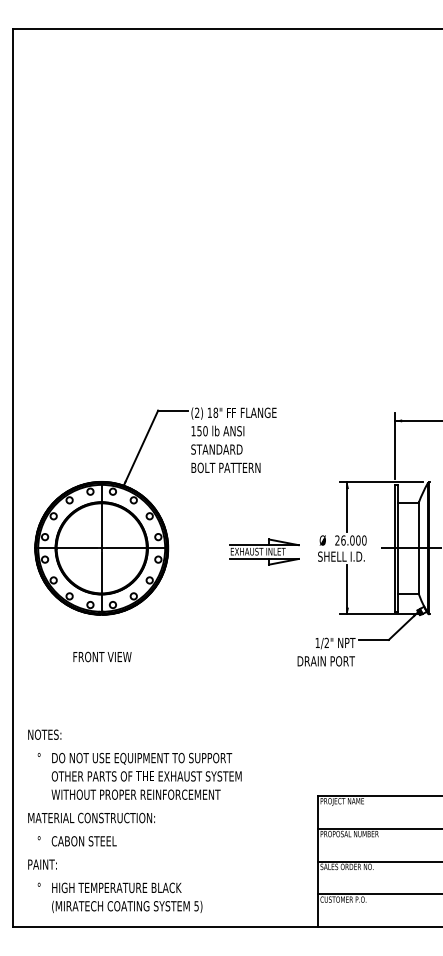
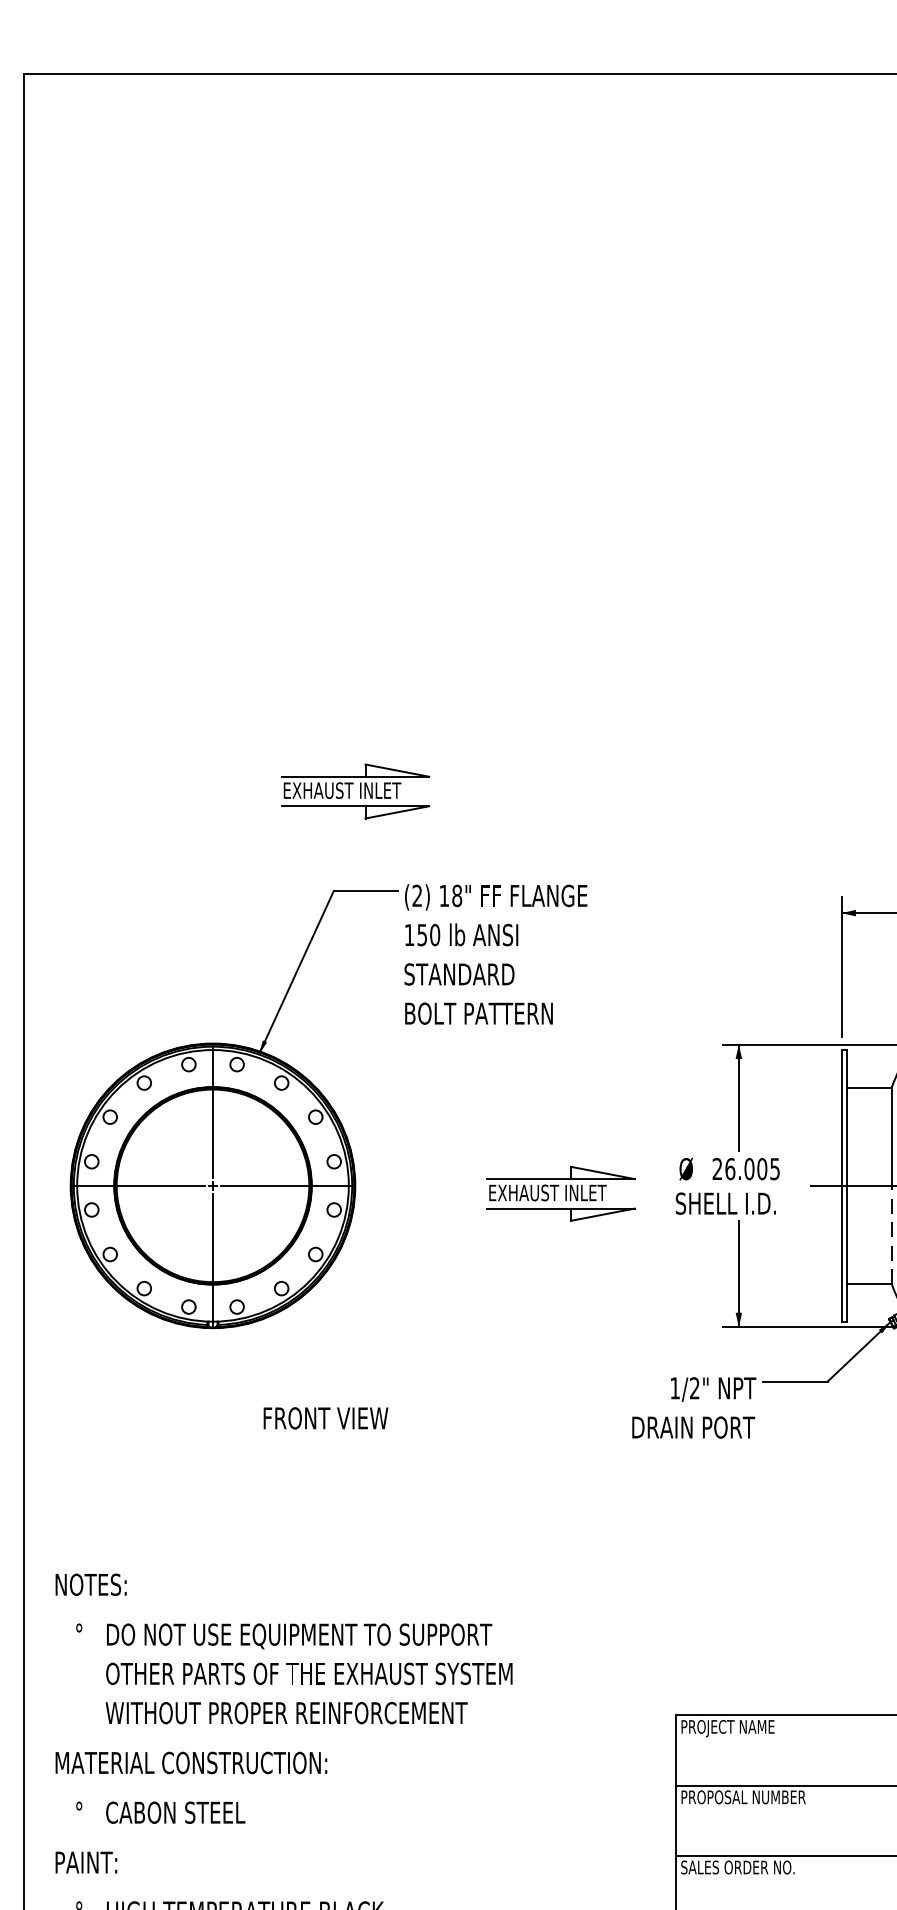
part: (168, 363) -> (355, 790), added
text: (364, 540) -> (775, 1169), 26.000 -> 26.005
line: (418, 570) -> (890, 1233), solid -> dashed
text: (102, 656) -> (325, 1417), moved

